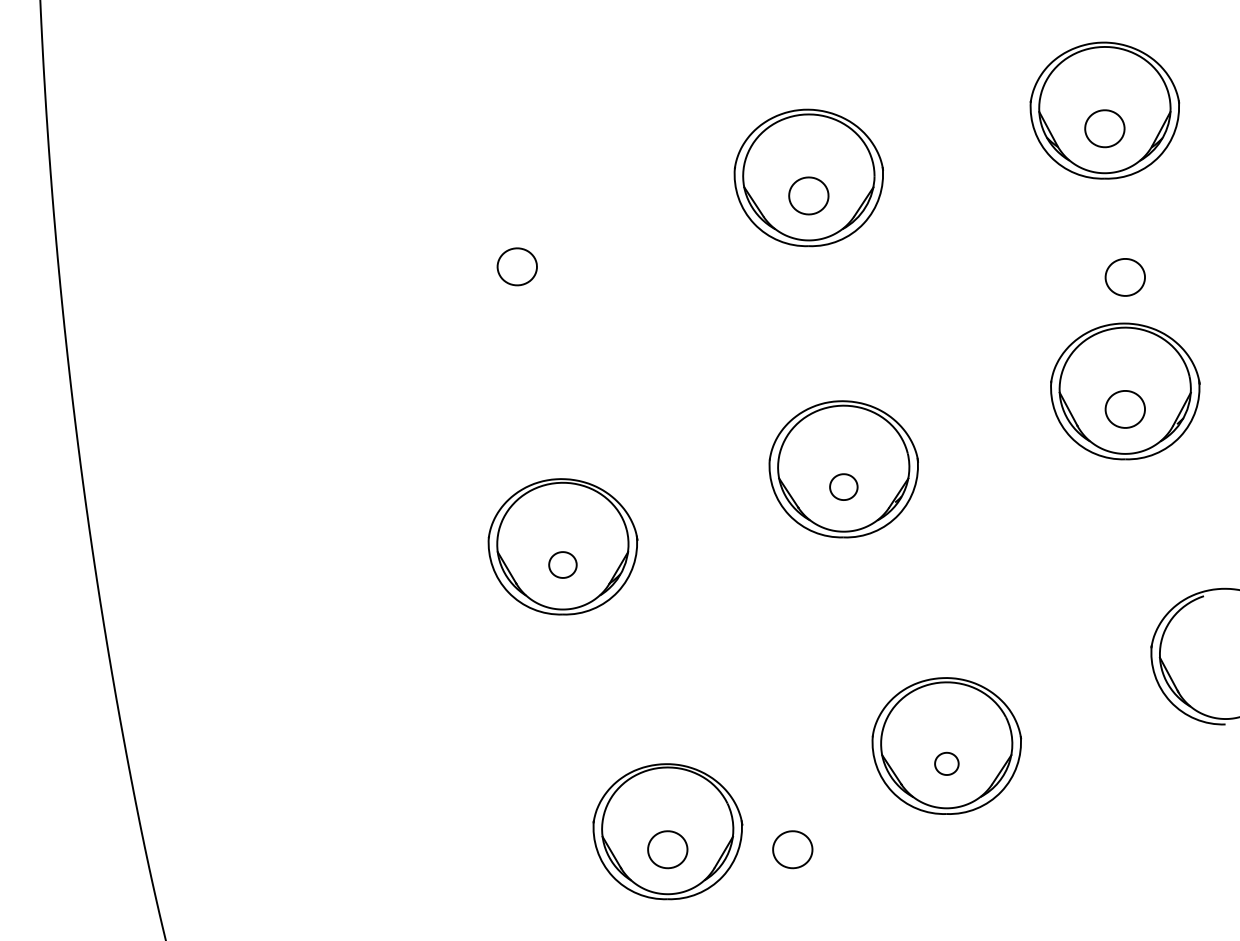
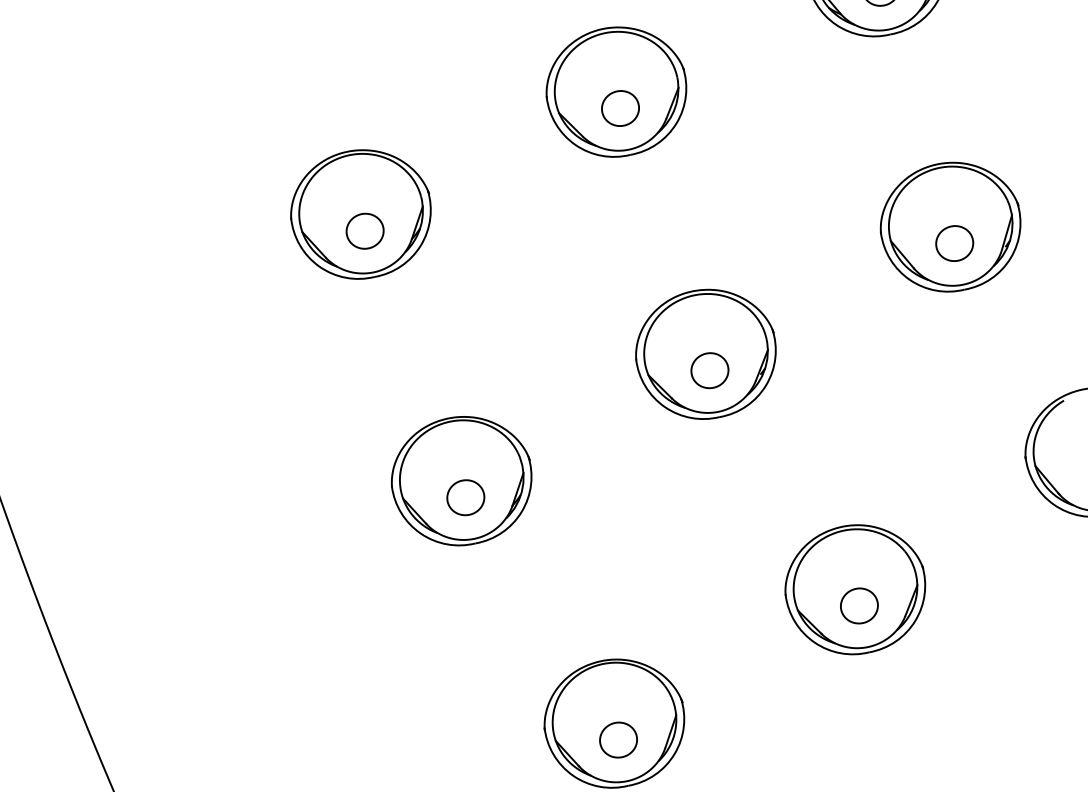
part: (517, 248) -> (361, 214), added
part: (1124, 277) -> (928, 121), removed
part: (843, 486) -> (709, 370), size x1.43
part: (562, 564) -> (465, 497), size x1.43
part: (946, 763) -> (859, 605), size x1.67
part: (792, 849) -> (733, 715), removed

